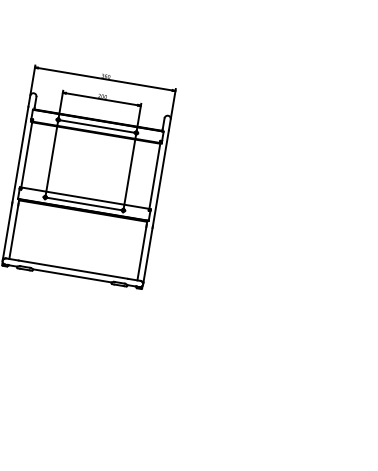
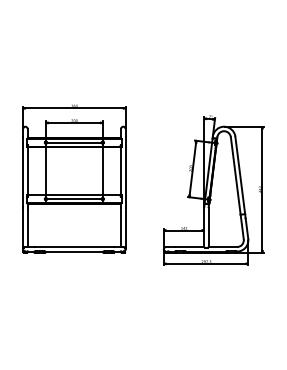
part: (277, 223) -> (213, 190), added

